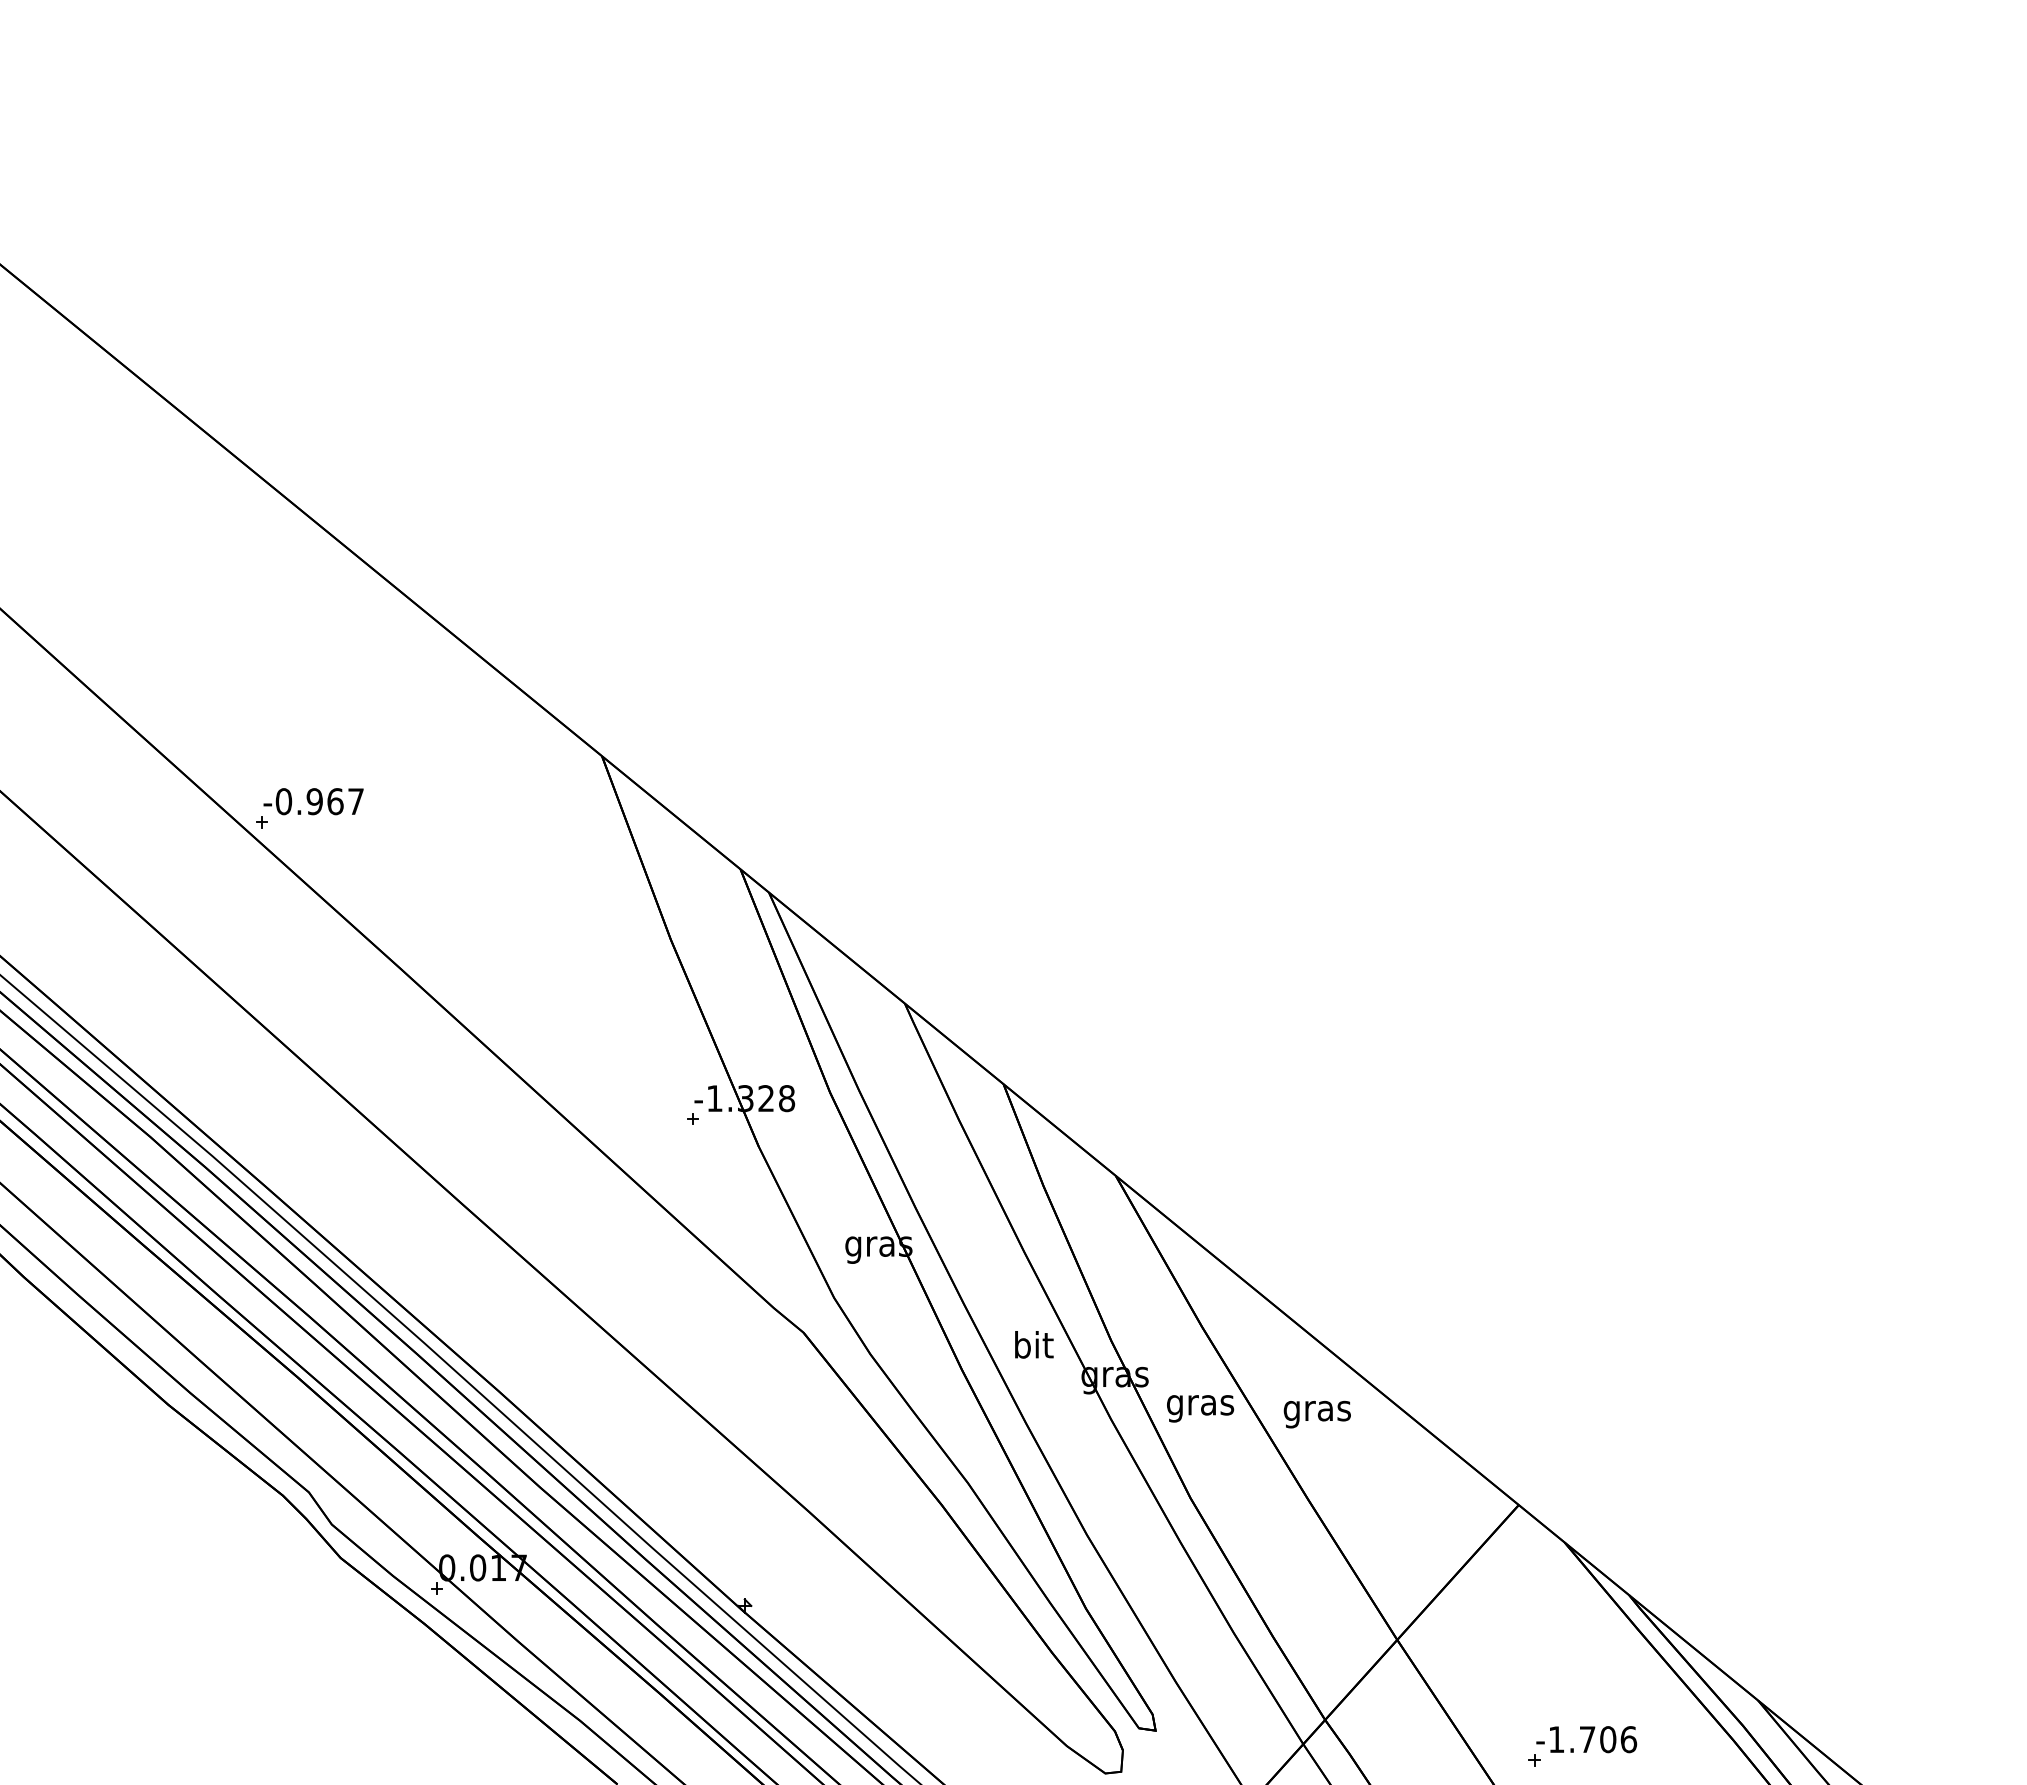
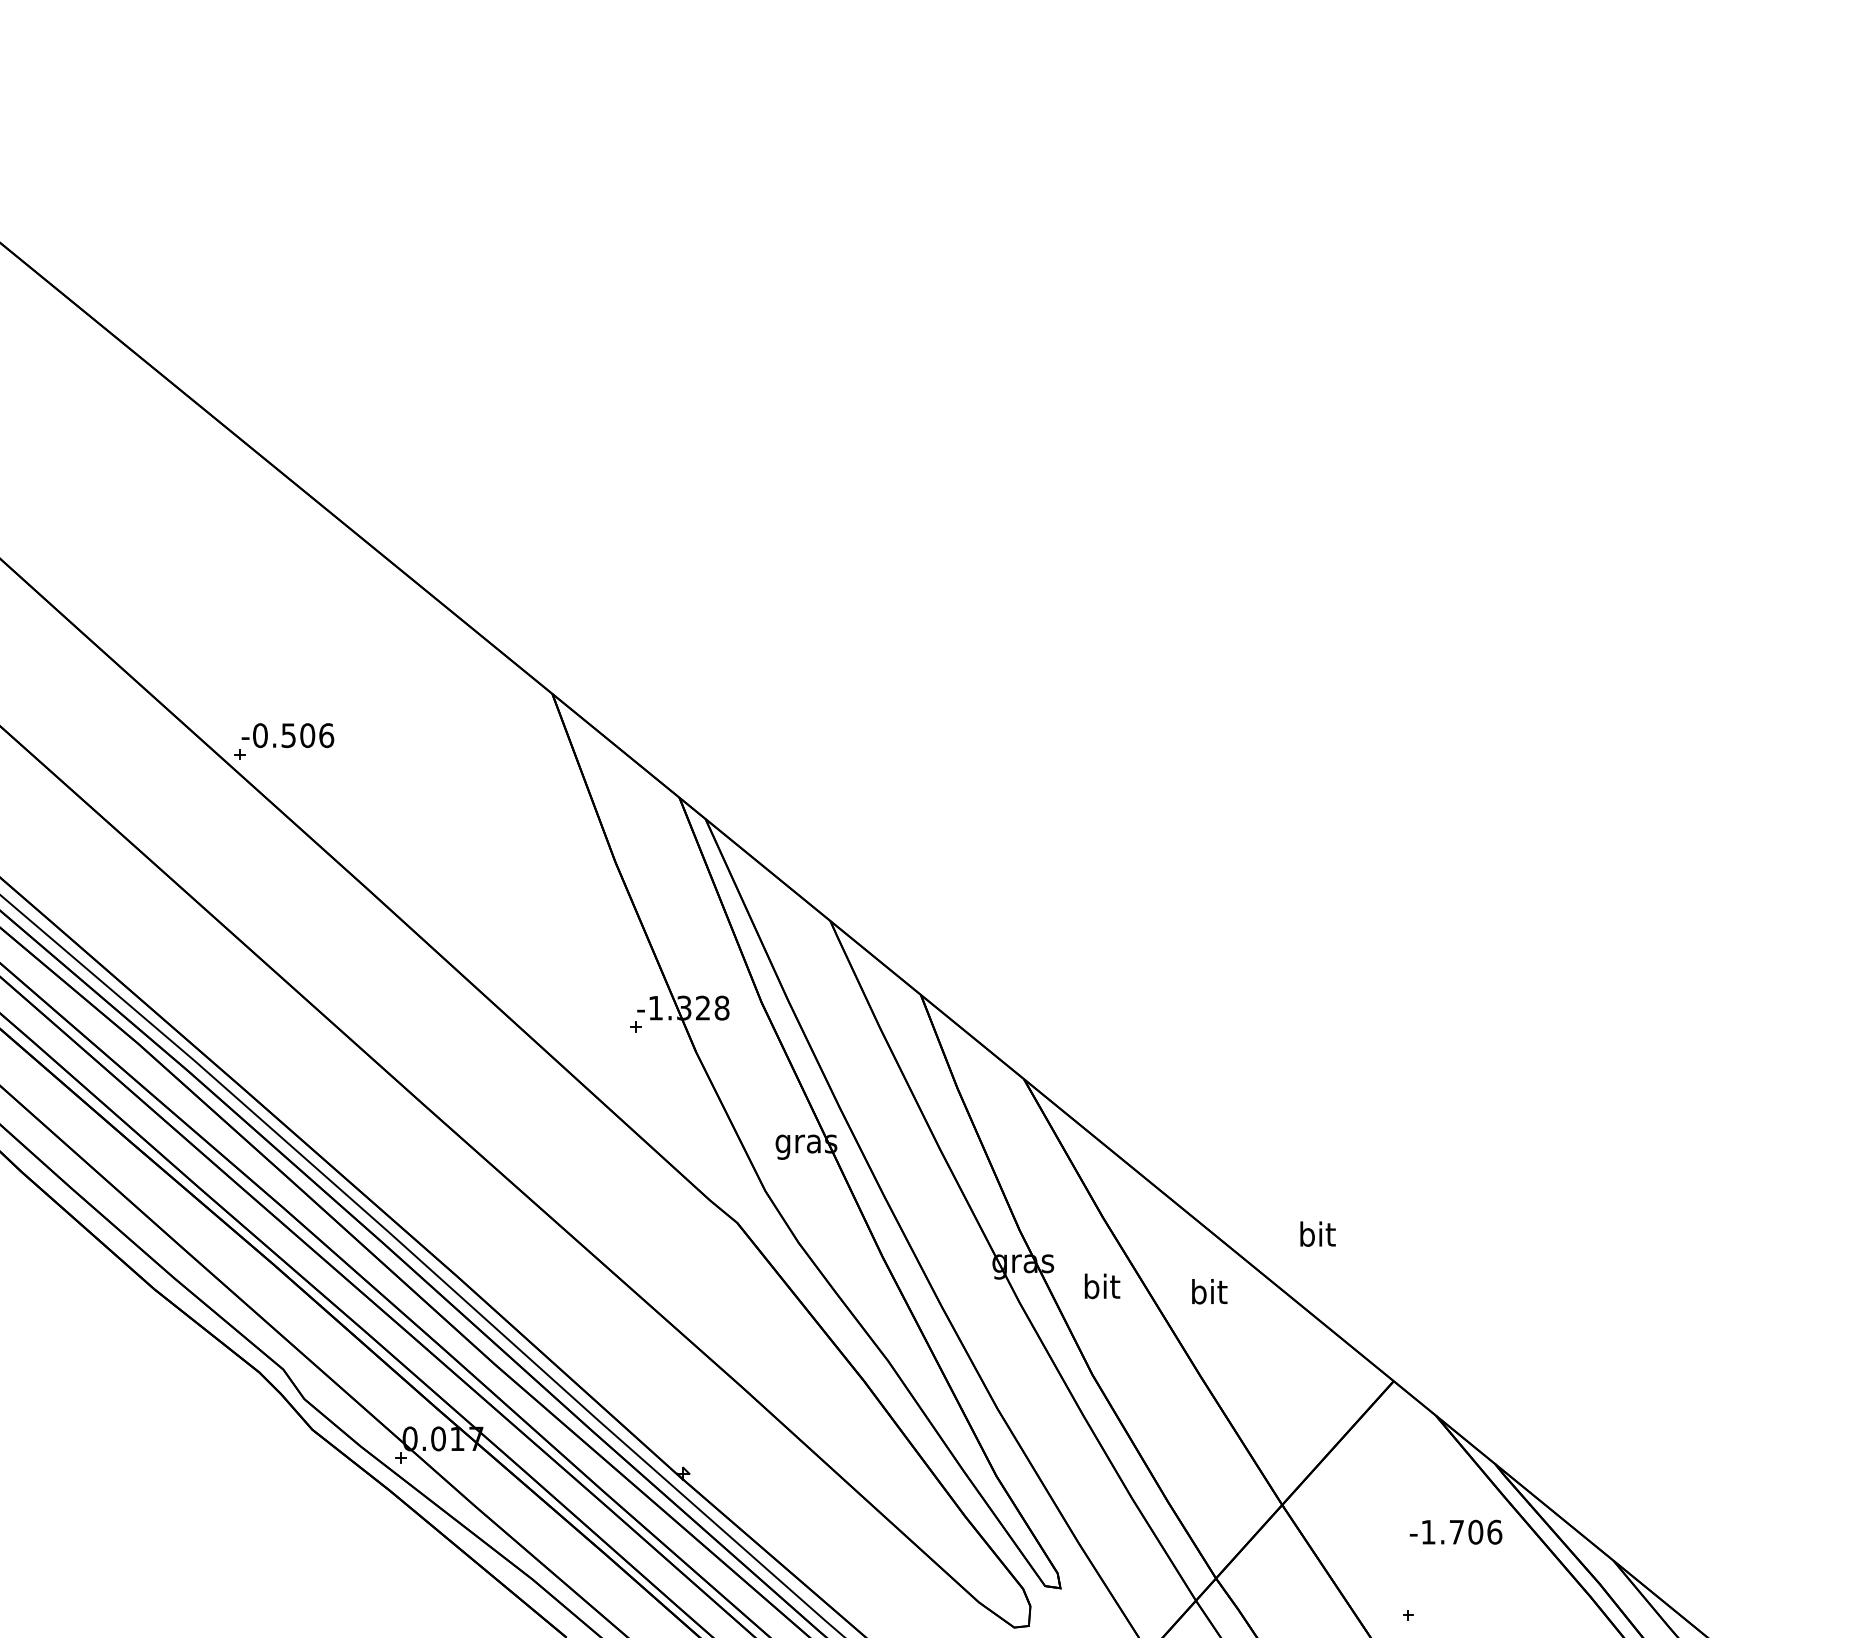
text: (335, 801) -> (307, 735), -0.967 -> -0.506
text: (1034, 1344) -> (1318, 1233), moved
text: (1200, 1404) -> (1101, 1288), gras -> bit
text: (1316, 1410) -> (1208, 1294), gras -> bit
text: (1586, 1739) -> (1455, 1532), moved

